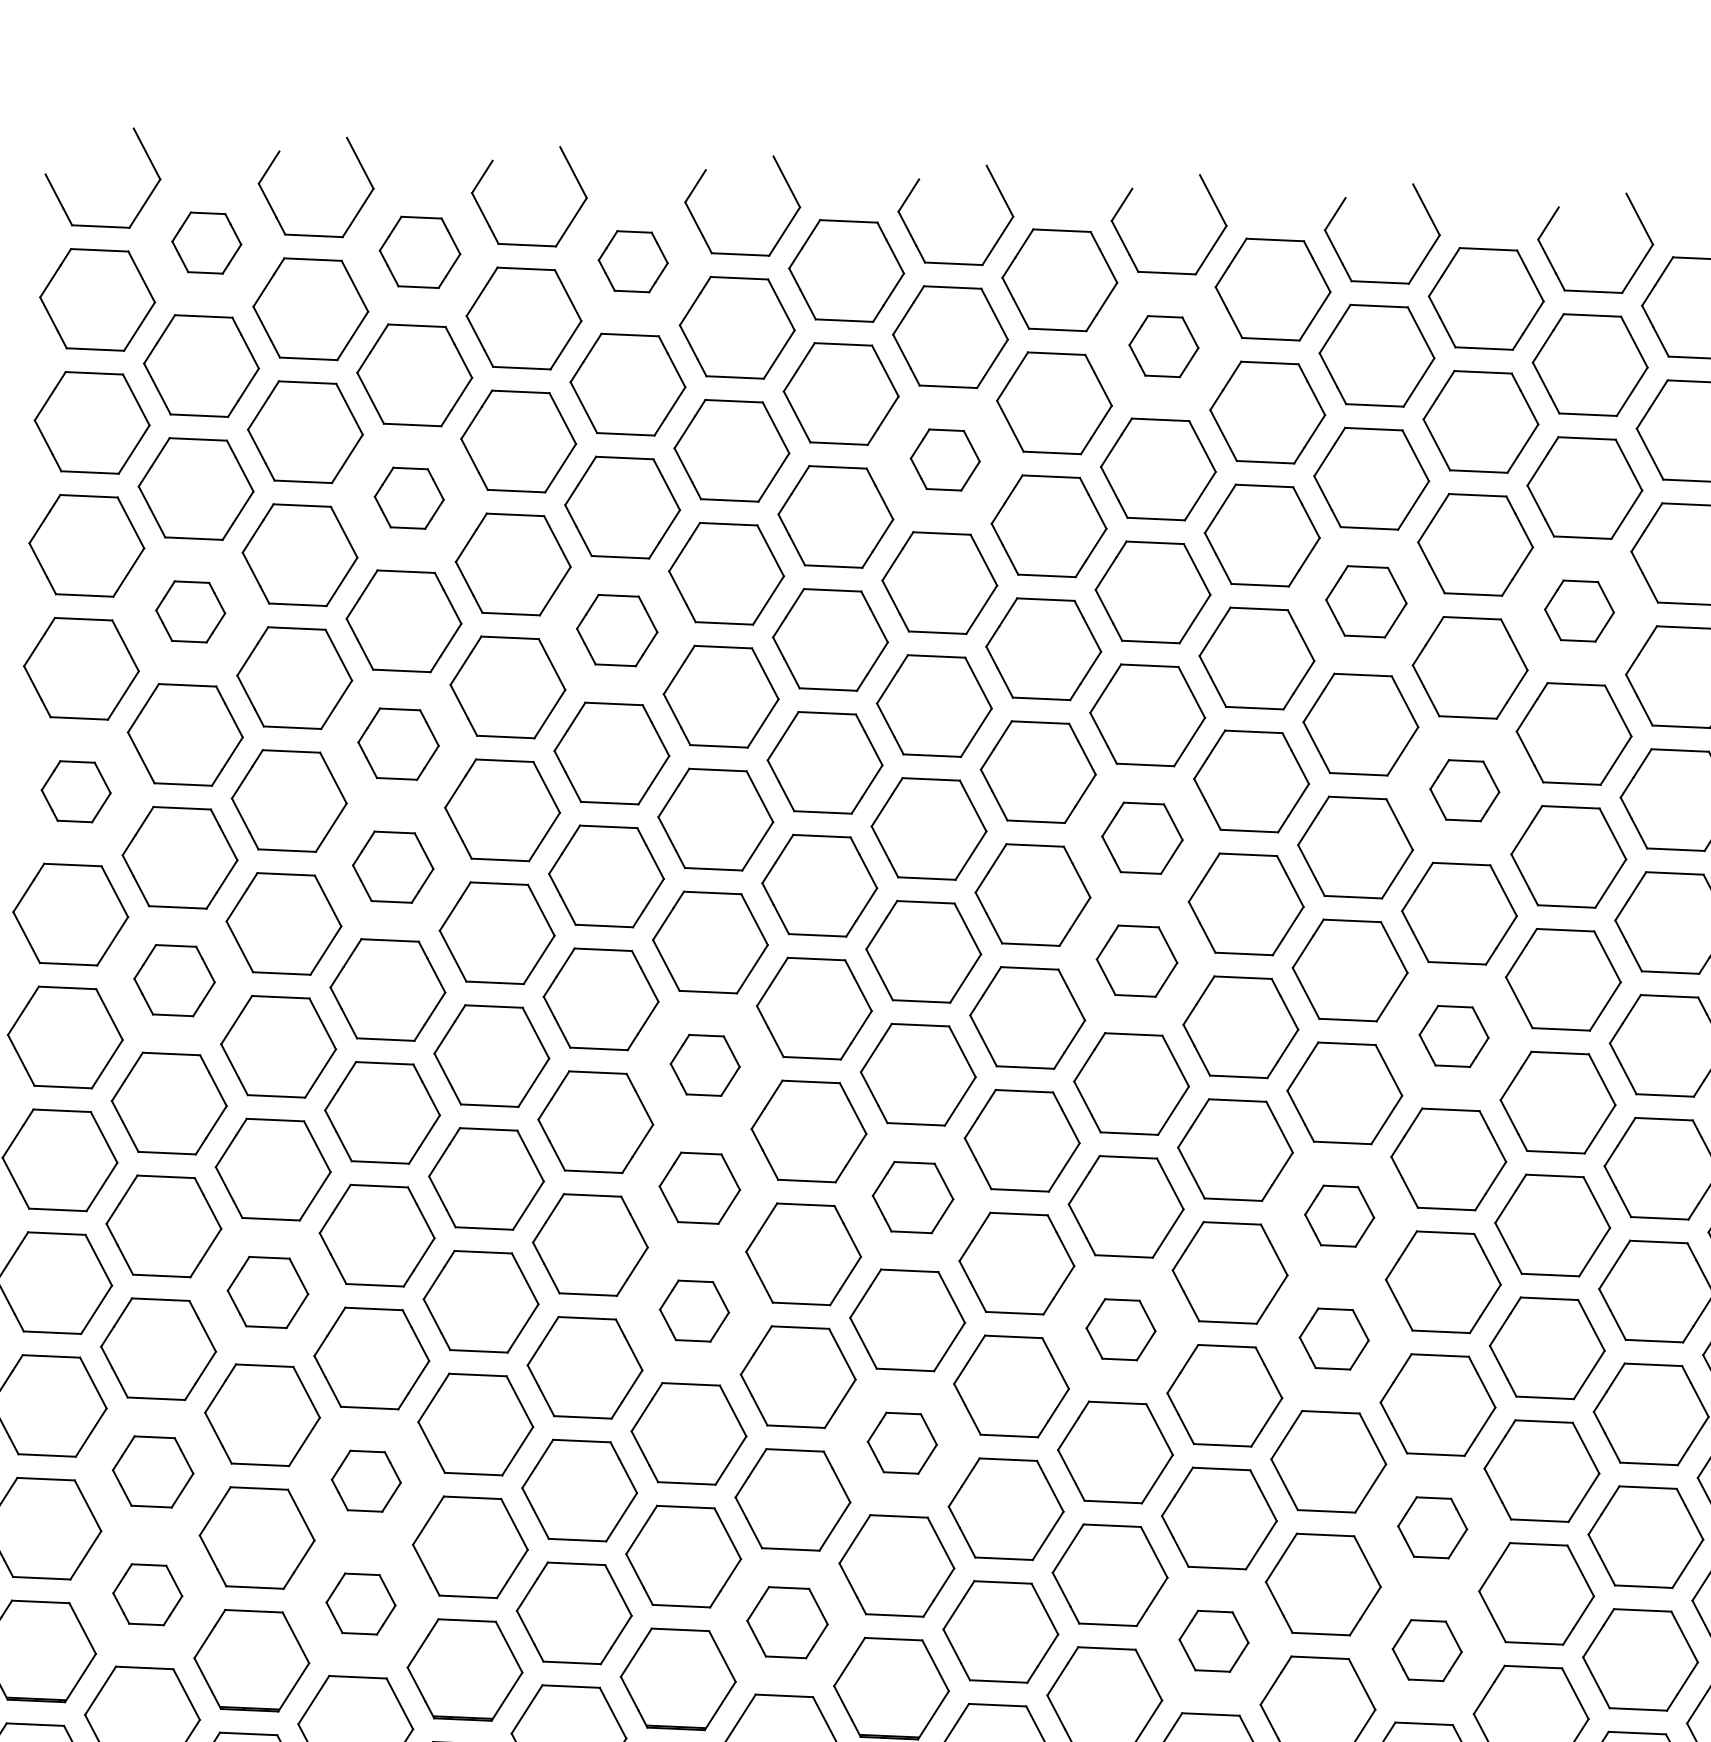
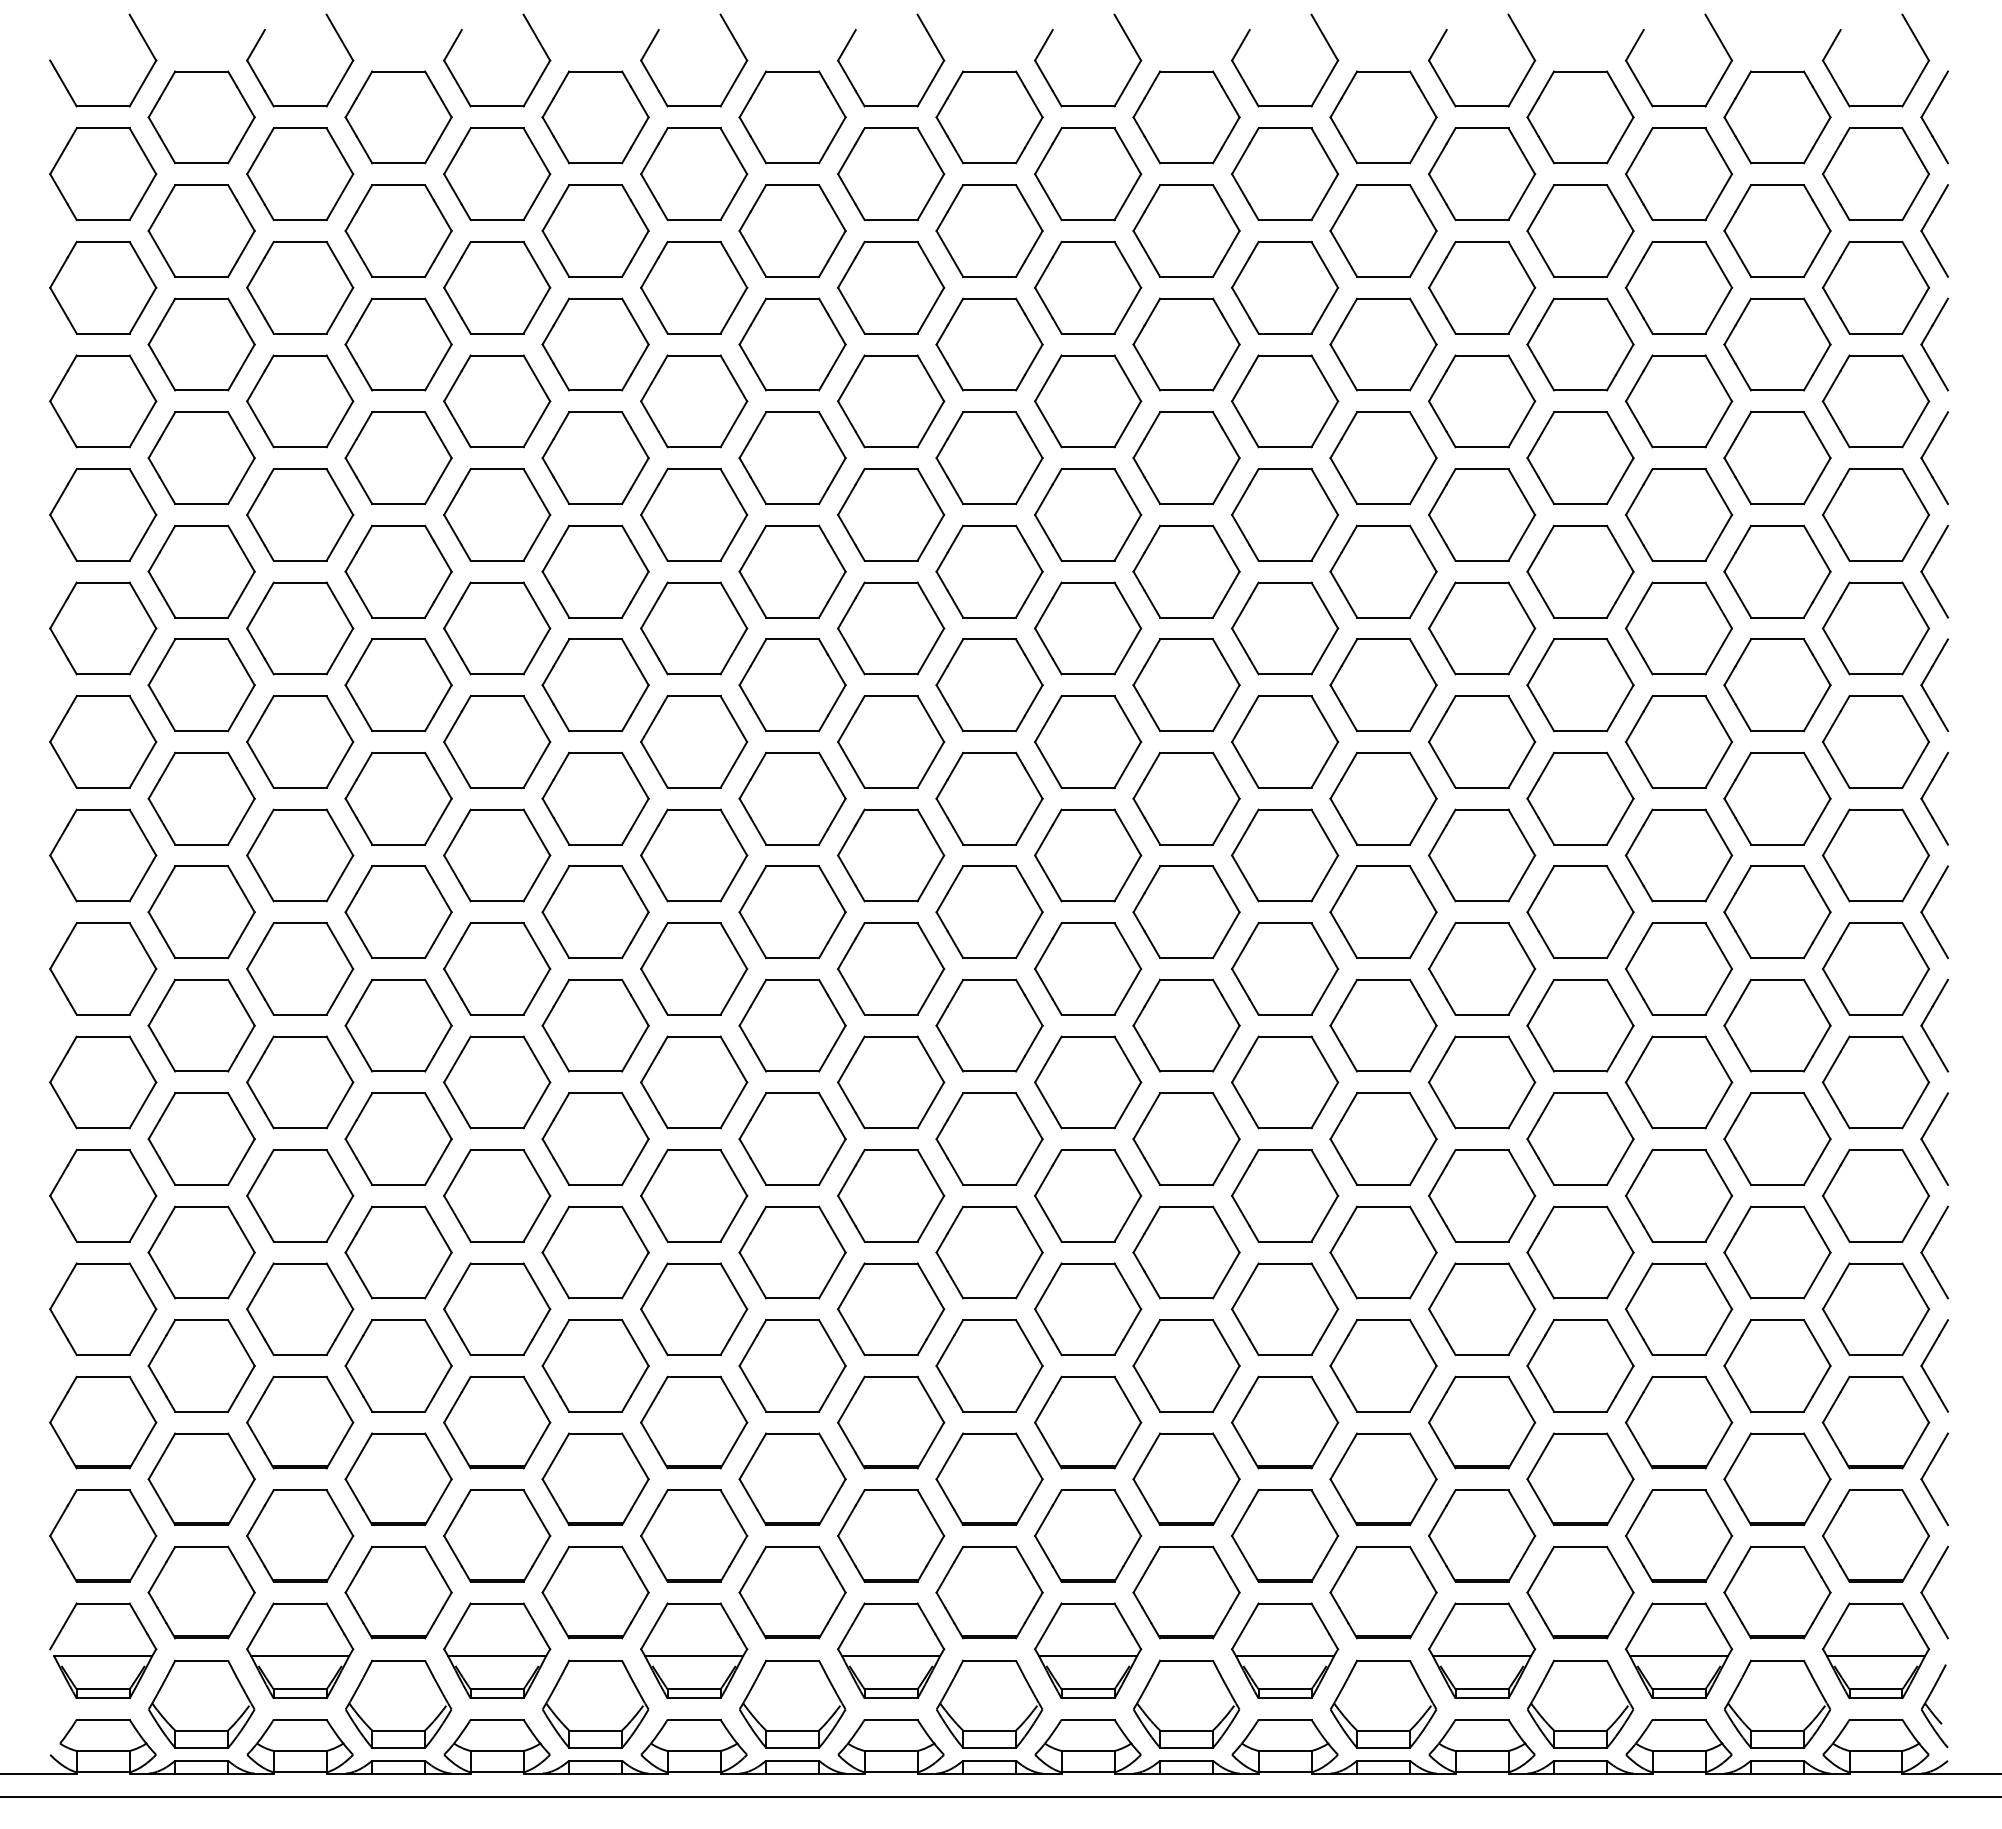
part: (206, 243) -> (201, 117), size x1.67
part: (419, 252) -> (398, 117), size x1.43
part: (633, 261) -> (595, 117), size x1.67
part: (1164, 346) -> (1088, 174), size x1.67
part: (945, 459) -> (891, 287), size x1.67
part: (409, 498) -> (398, 344), size x1.67
part: (1366, 601) -> (1285, 401), size x1.43
part: (190, 611) -> (201, 457), size x1.67
part: (1578, 611) -> (1481, 401), size x1.67
part: (617, 629) -> (595, 457), size x1.43
part: (398, 744) -> (398, 571), size x1.43
part: (1464, 790) -> (1383, 571), size x1.67
part: (76, 791) -> (103, 628), size x1.67
part: (1142, 838) -> (1088, 628), size x1.43
part: (393, 867) -> (398, 685), size x1.43
part: (1137, 960) -> (1088, 741), size x1.43
part: (174, 980) -> (201, 798), size x1.43
part: (1454, 1036) -> (1383, 798), size x1.67
part: (705, 1065) -> (694, 855), size x1.67
part: (700, 1187) -> (694, 968), size x1.43
part: (913, 1197) -> (891, 968), size x1.43
part: (1339, 1215) -> (1285, 968), size x1.67
part: (268, 1292) -> (300, 1082), size x1.43
part: (694, 1311) -> (694, 1082), size x1.67
part: (1121, 1329) -> (1088, 1082), size x1.67
part: (1334, 1339) -> (1285, 1082), size x1.67
part: (902, 1442) -> (891, 1195), size x1.67
part: (153, 1471) -> (201, 1252), size x1.43
part: (366, 1481) -> (398, 1252), size x1.67
part: (1432, 1527) -> (1383, 1252), size x1.67
part: (147, 1594) -> (201, 1365), size x1.67
part: (360, 1603) -> (398, 1365), size x1.67
part: (787, 1622) -> (792, 1365), size x1.43
part: (1214, 1640) -> (1186, 1365), size x1.67
part: (1427, 1650) -> (1383, 1365), size x1.67

